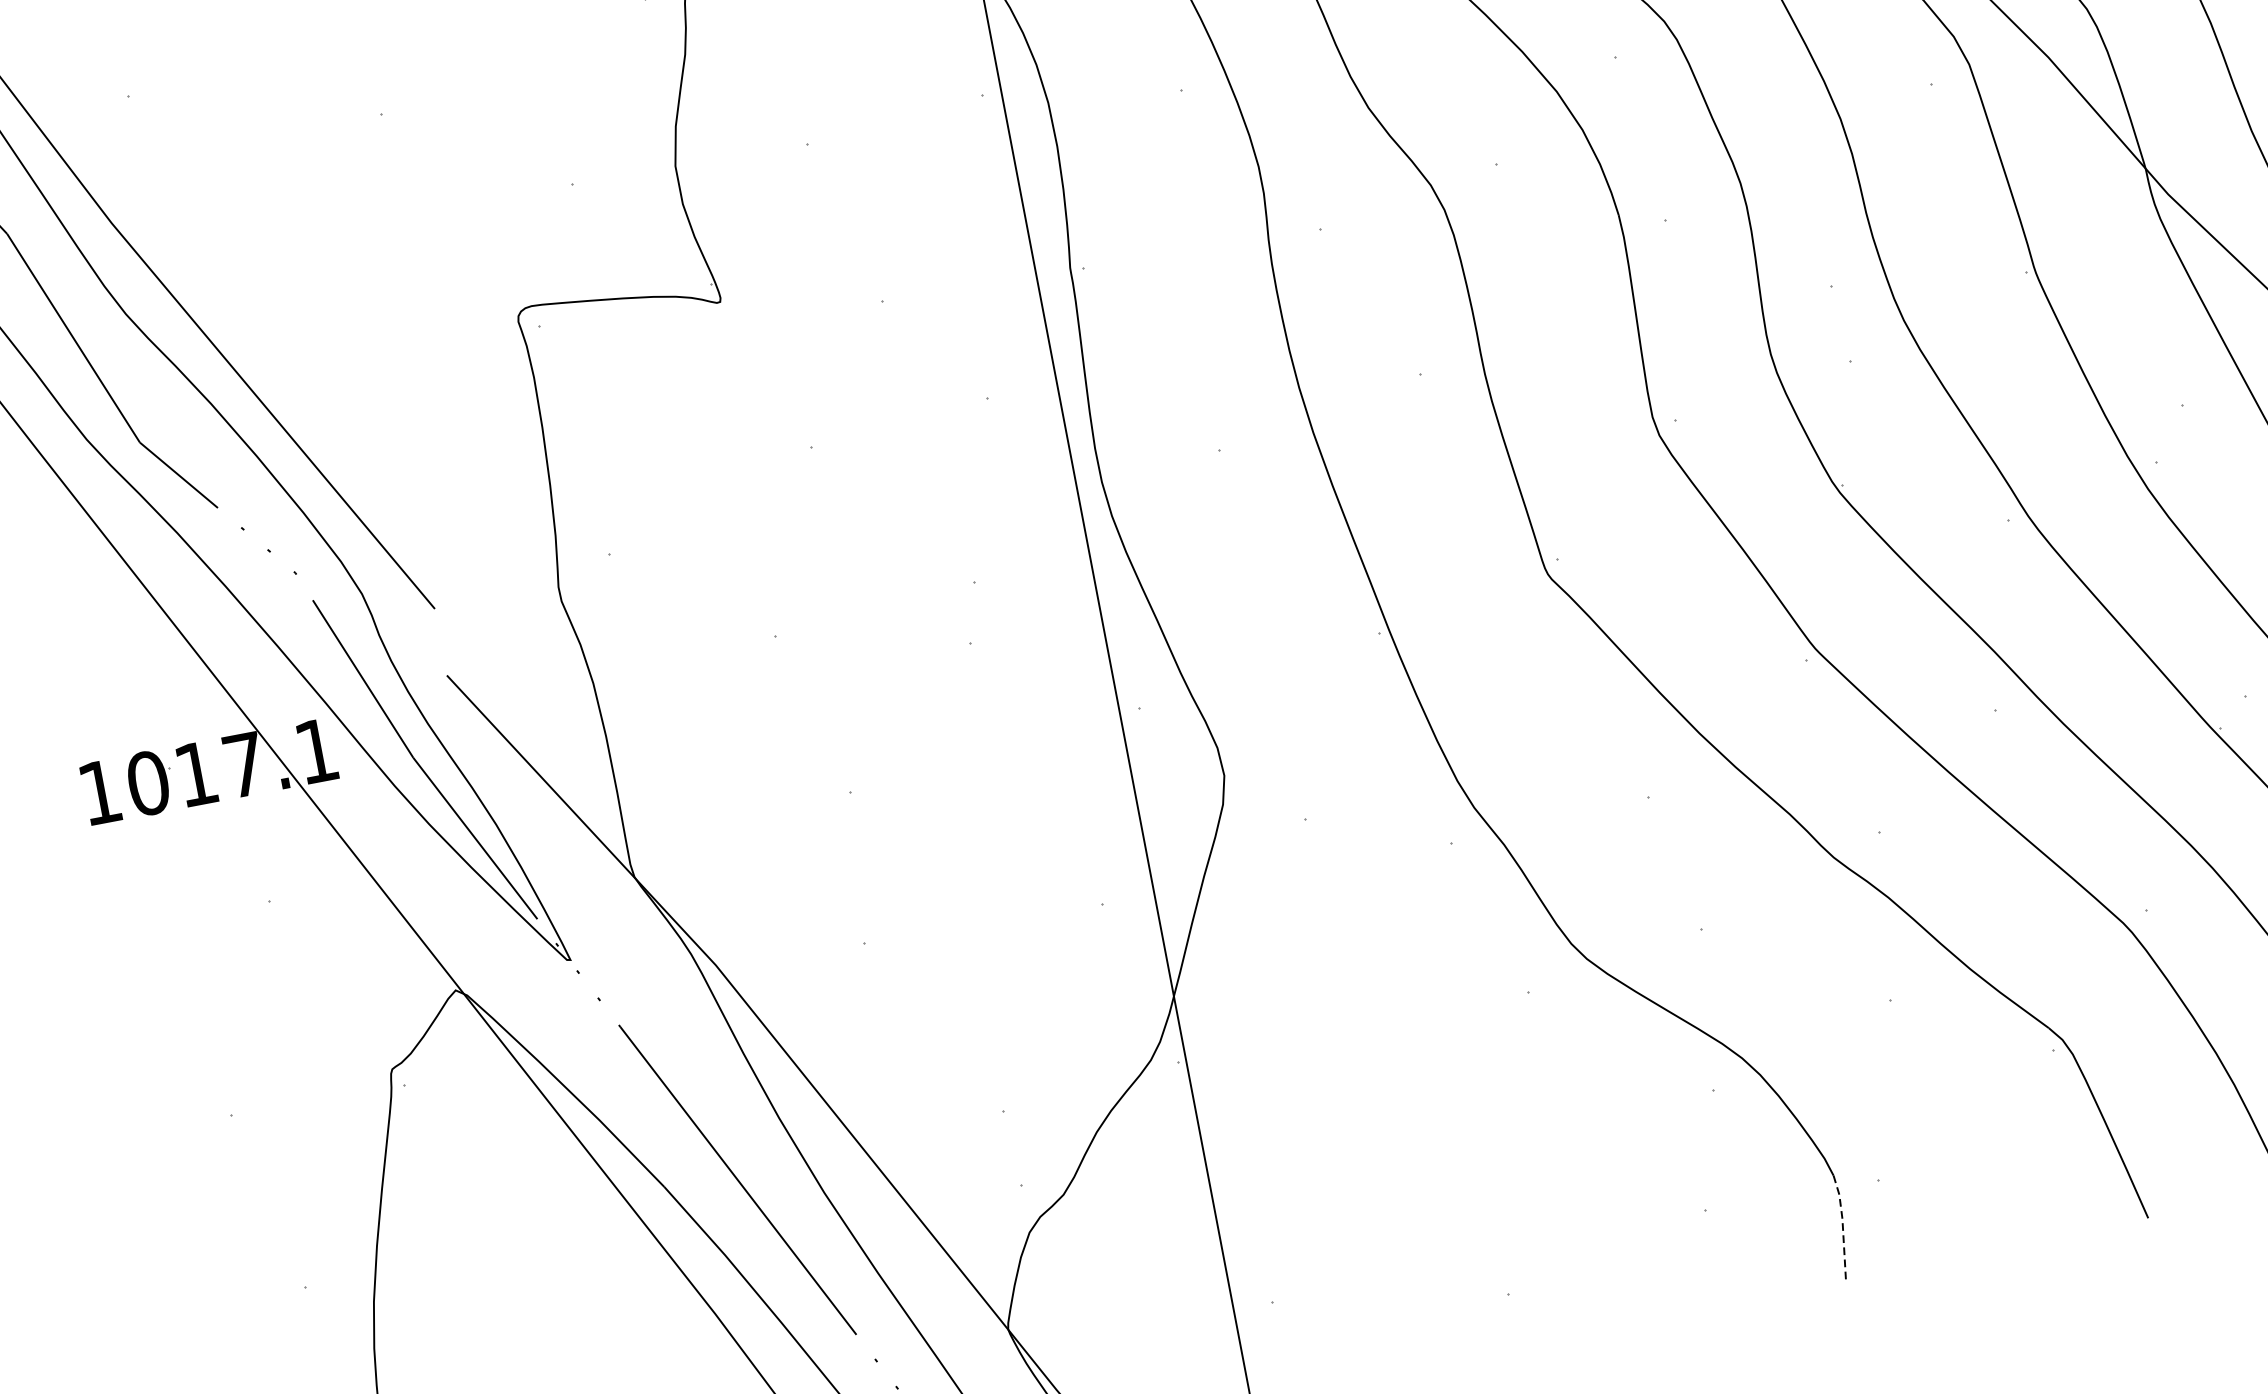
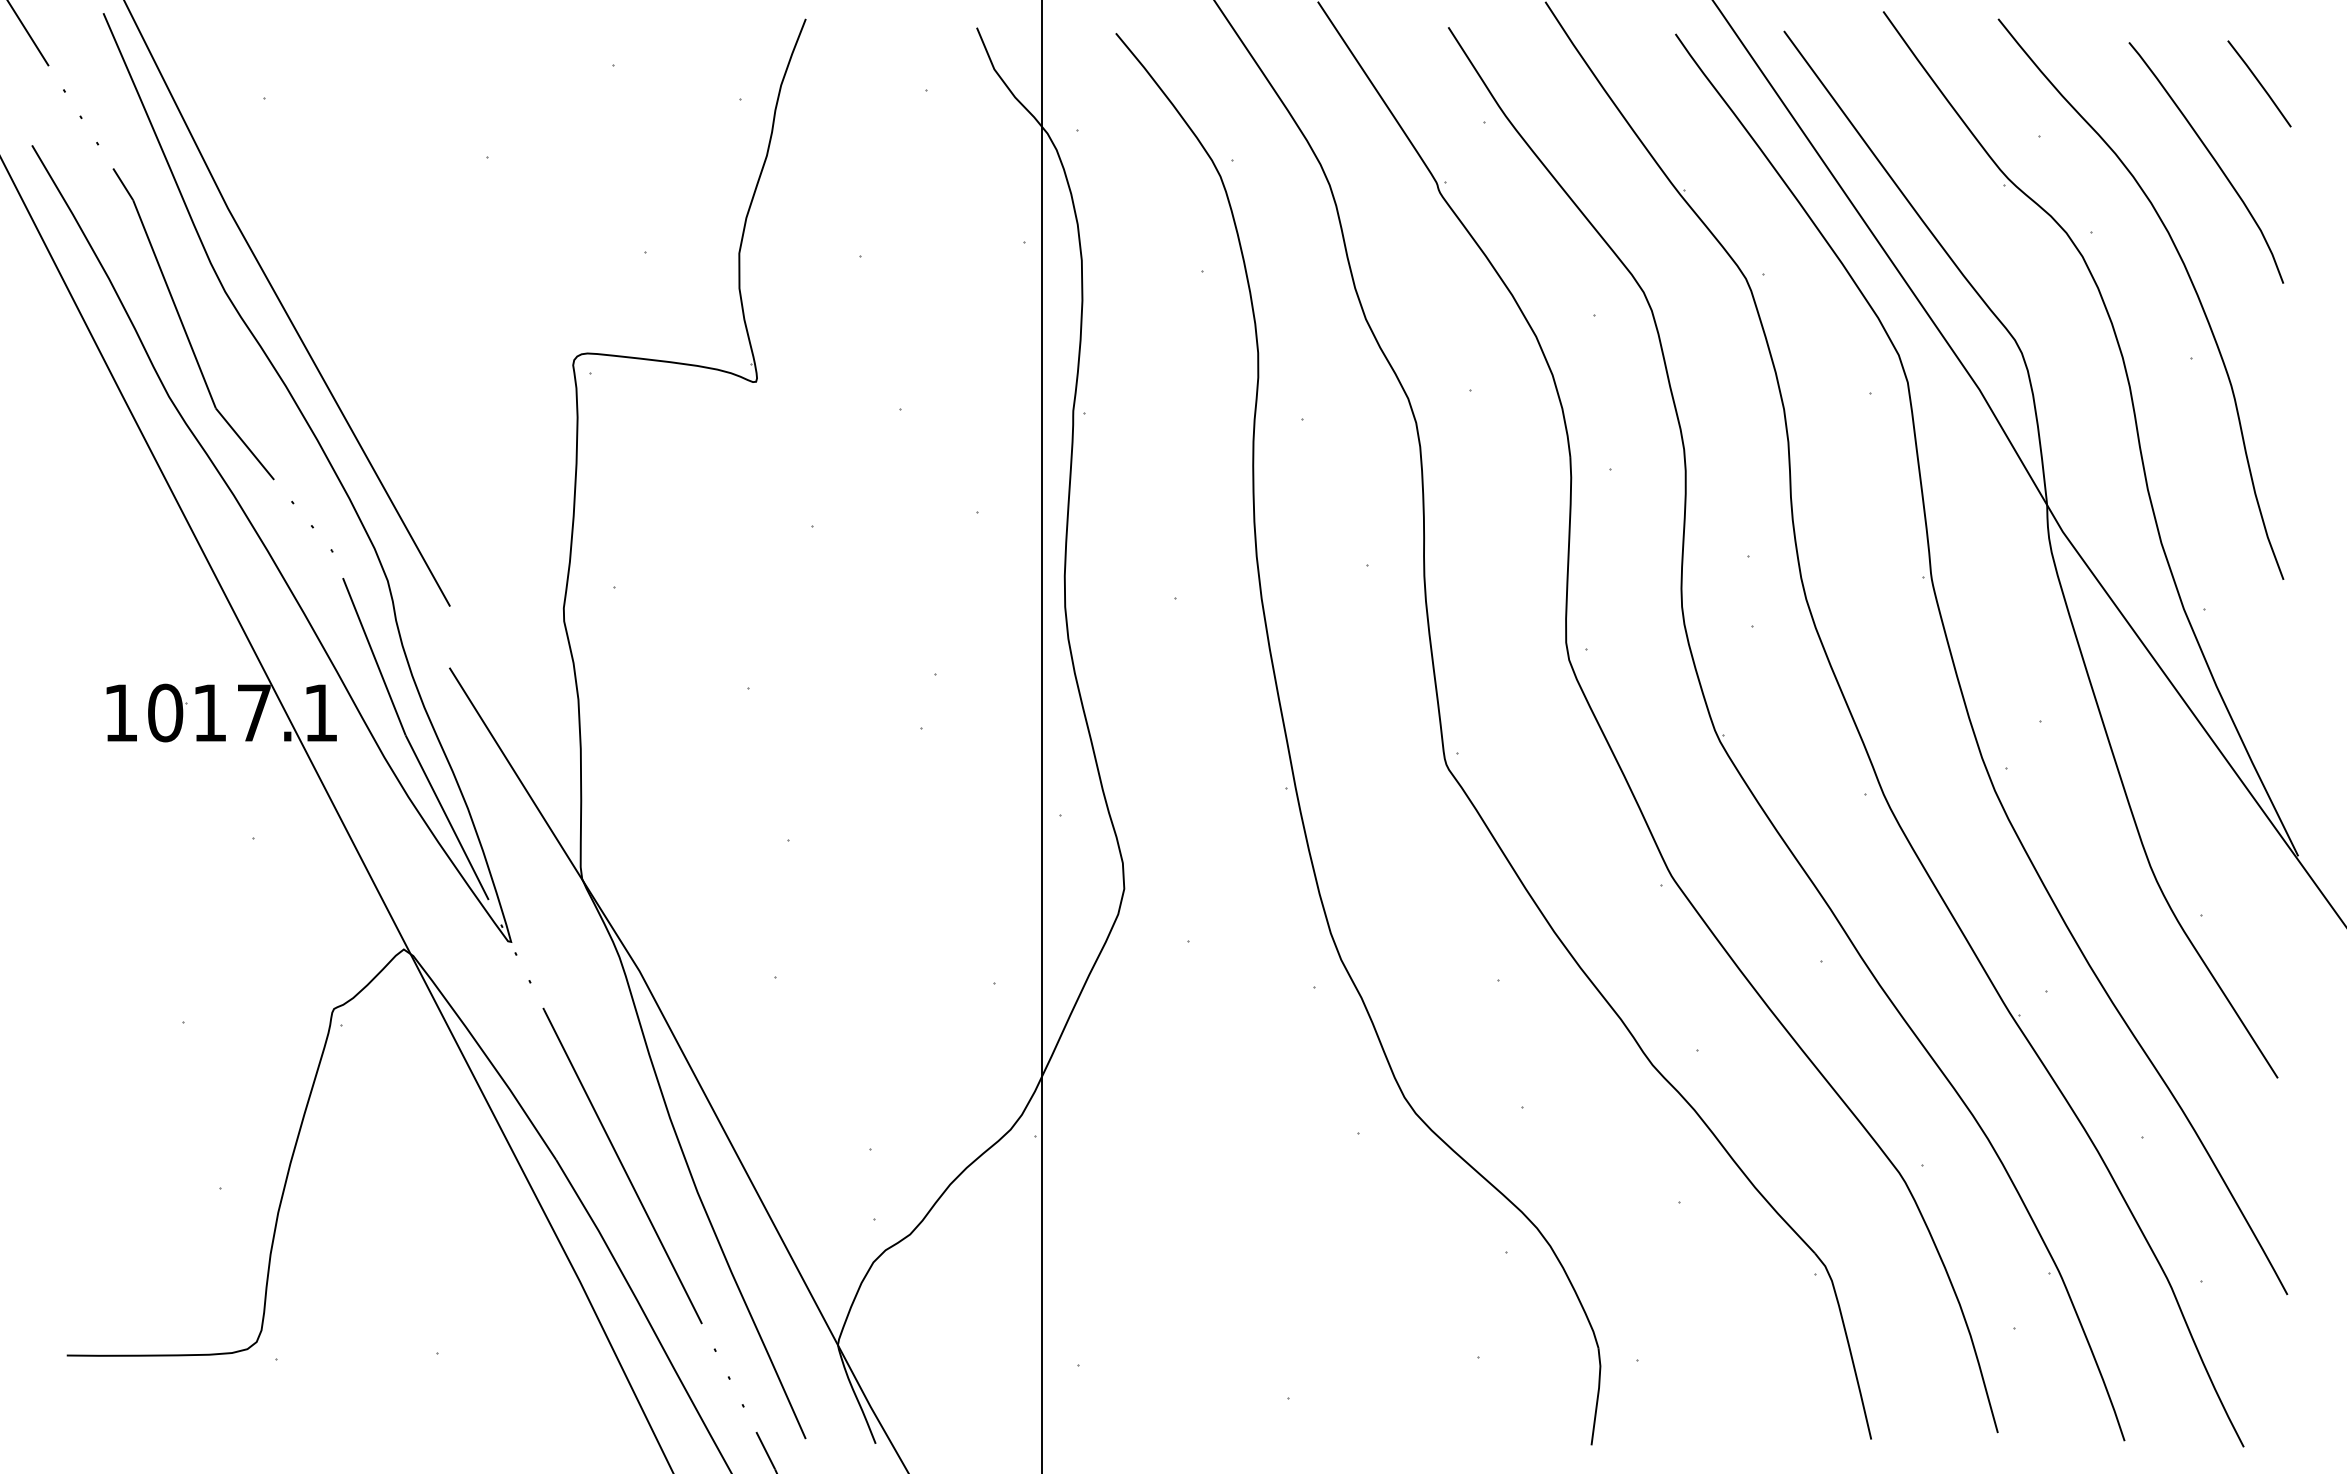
line: (1843, 1226) -> (1598, 1395), dashed -> solid

